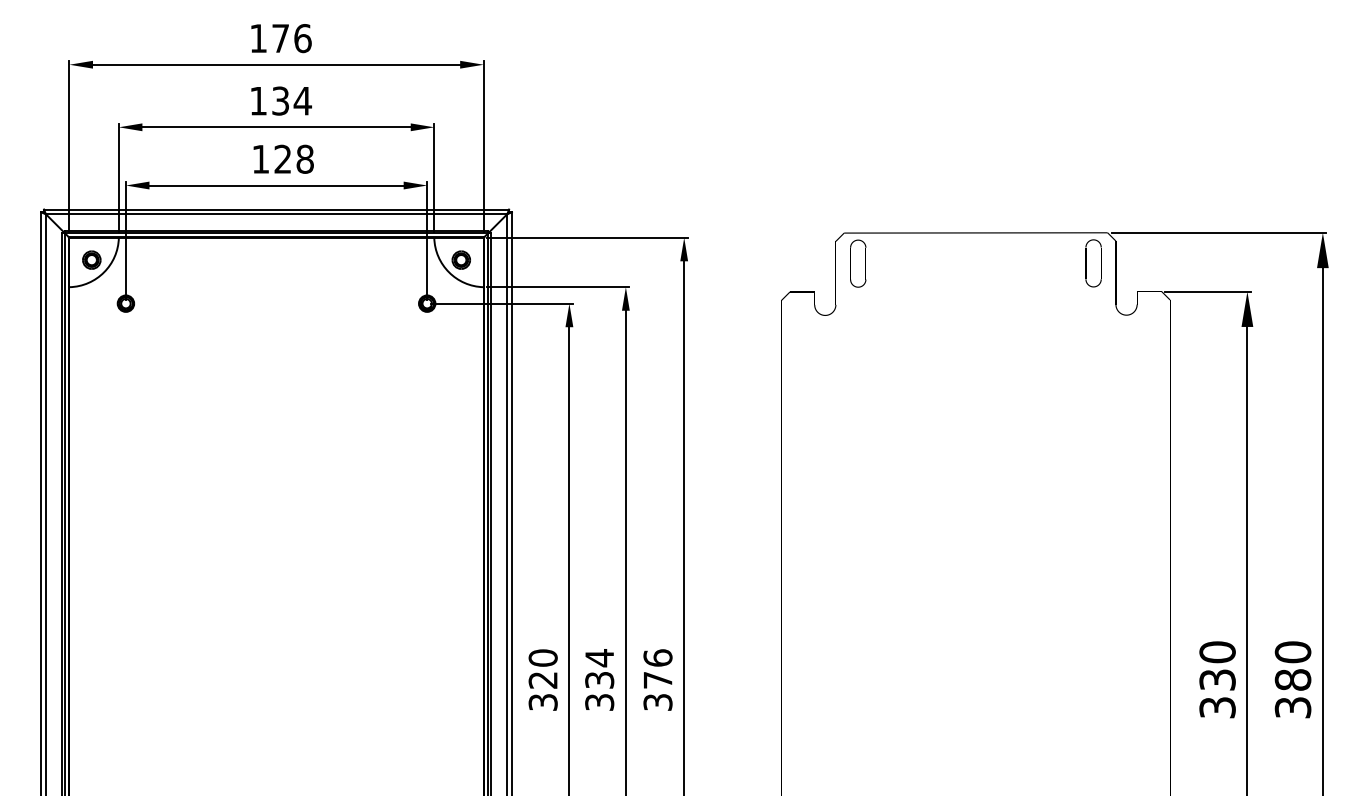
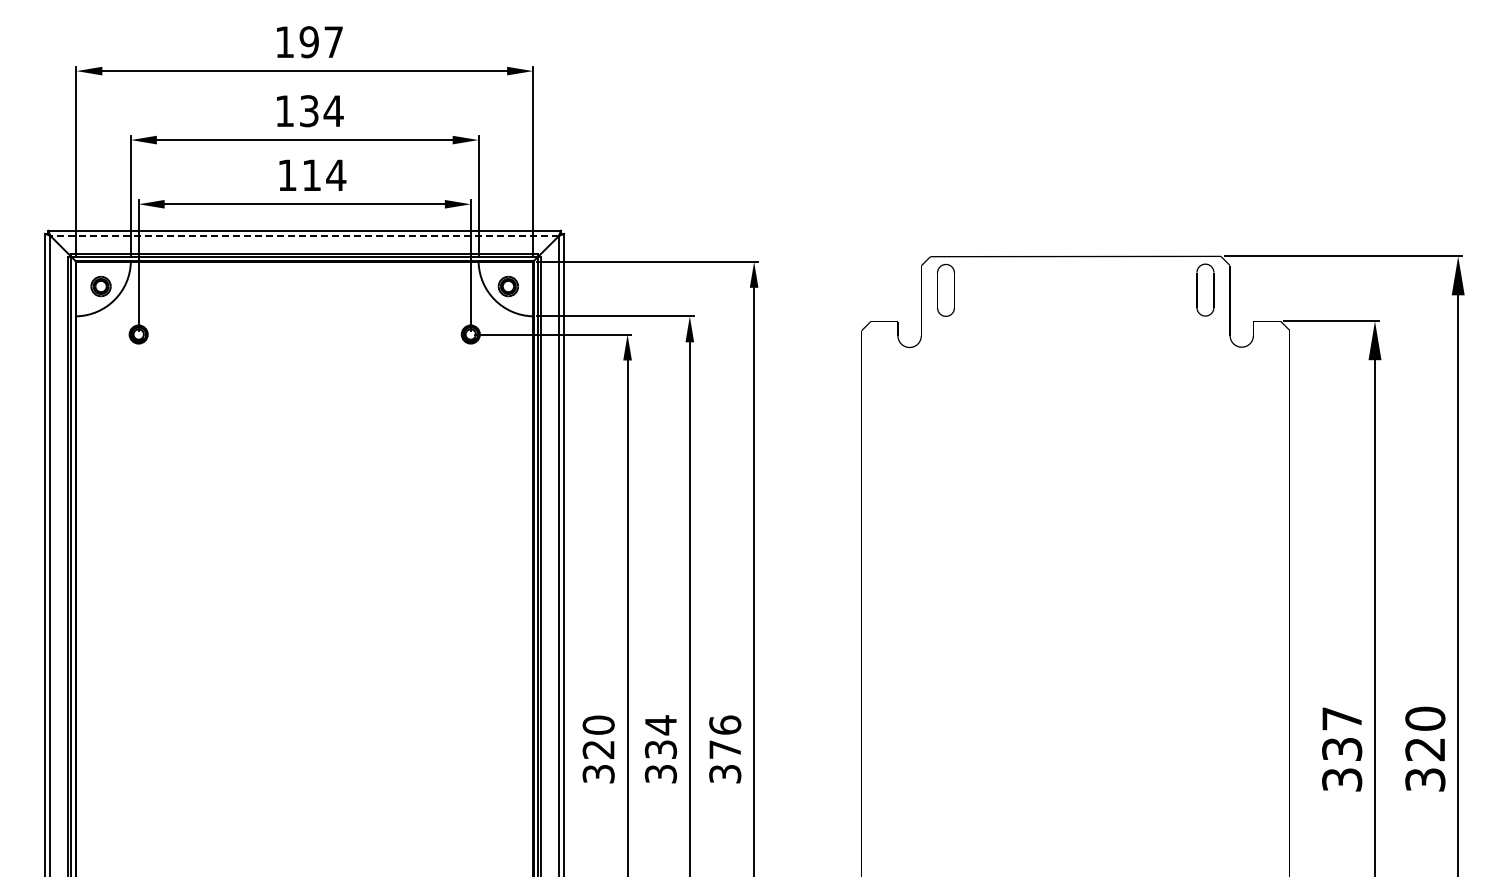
text: (291, 38) -> (321, 42), 176 -> 197
text: (294, 159) -> (324, 175), 128 -> 114
line: (276, 213) -> (304, 235), solid -> dashed
text: (1217, 651) -> (1342, 718), 330 -> 337
text: (1293, 680) -> (1425, 749), 380 -> 320

